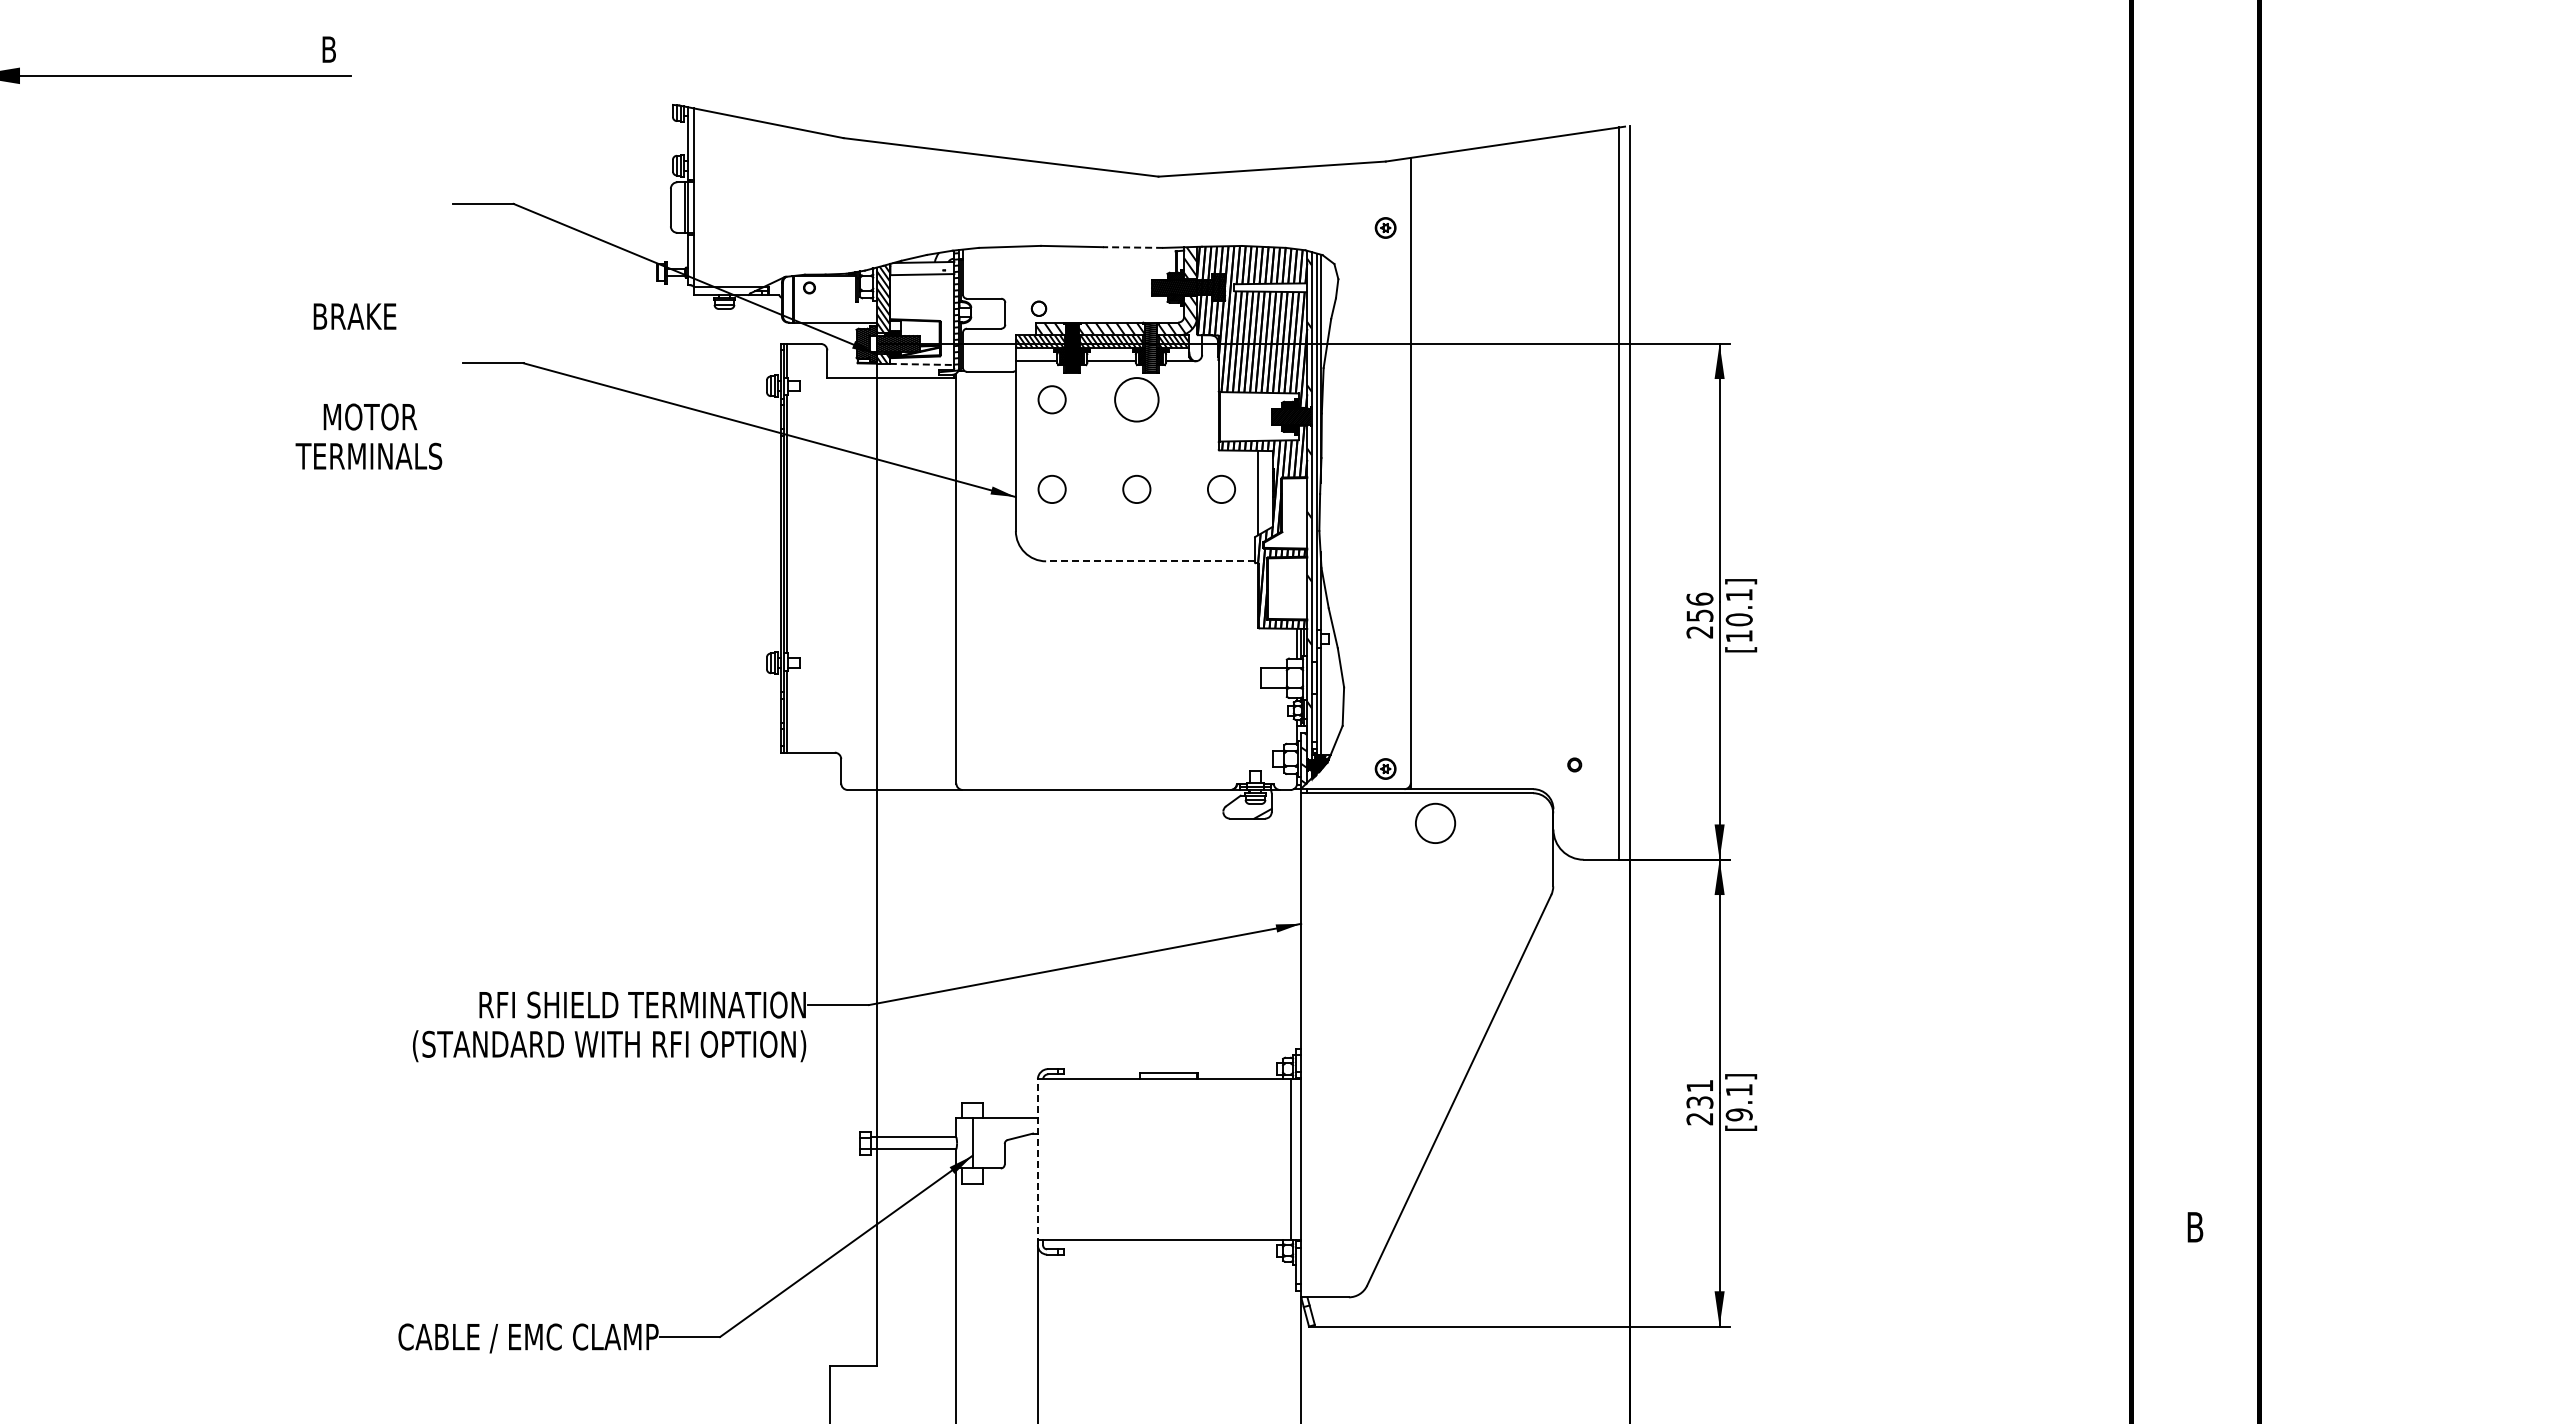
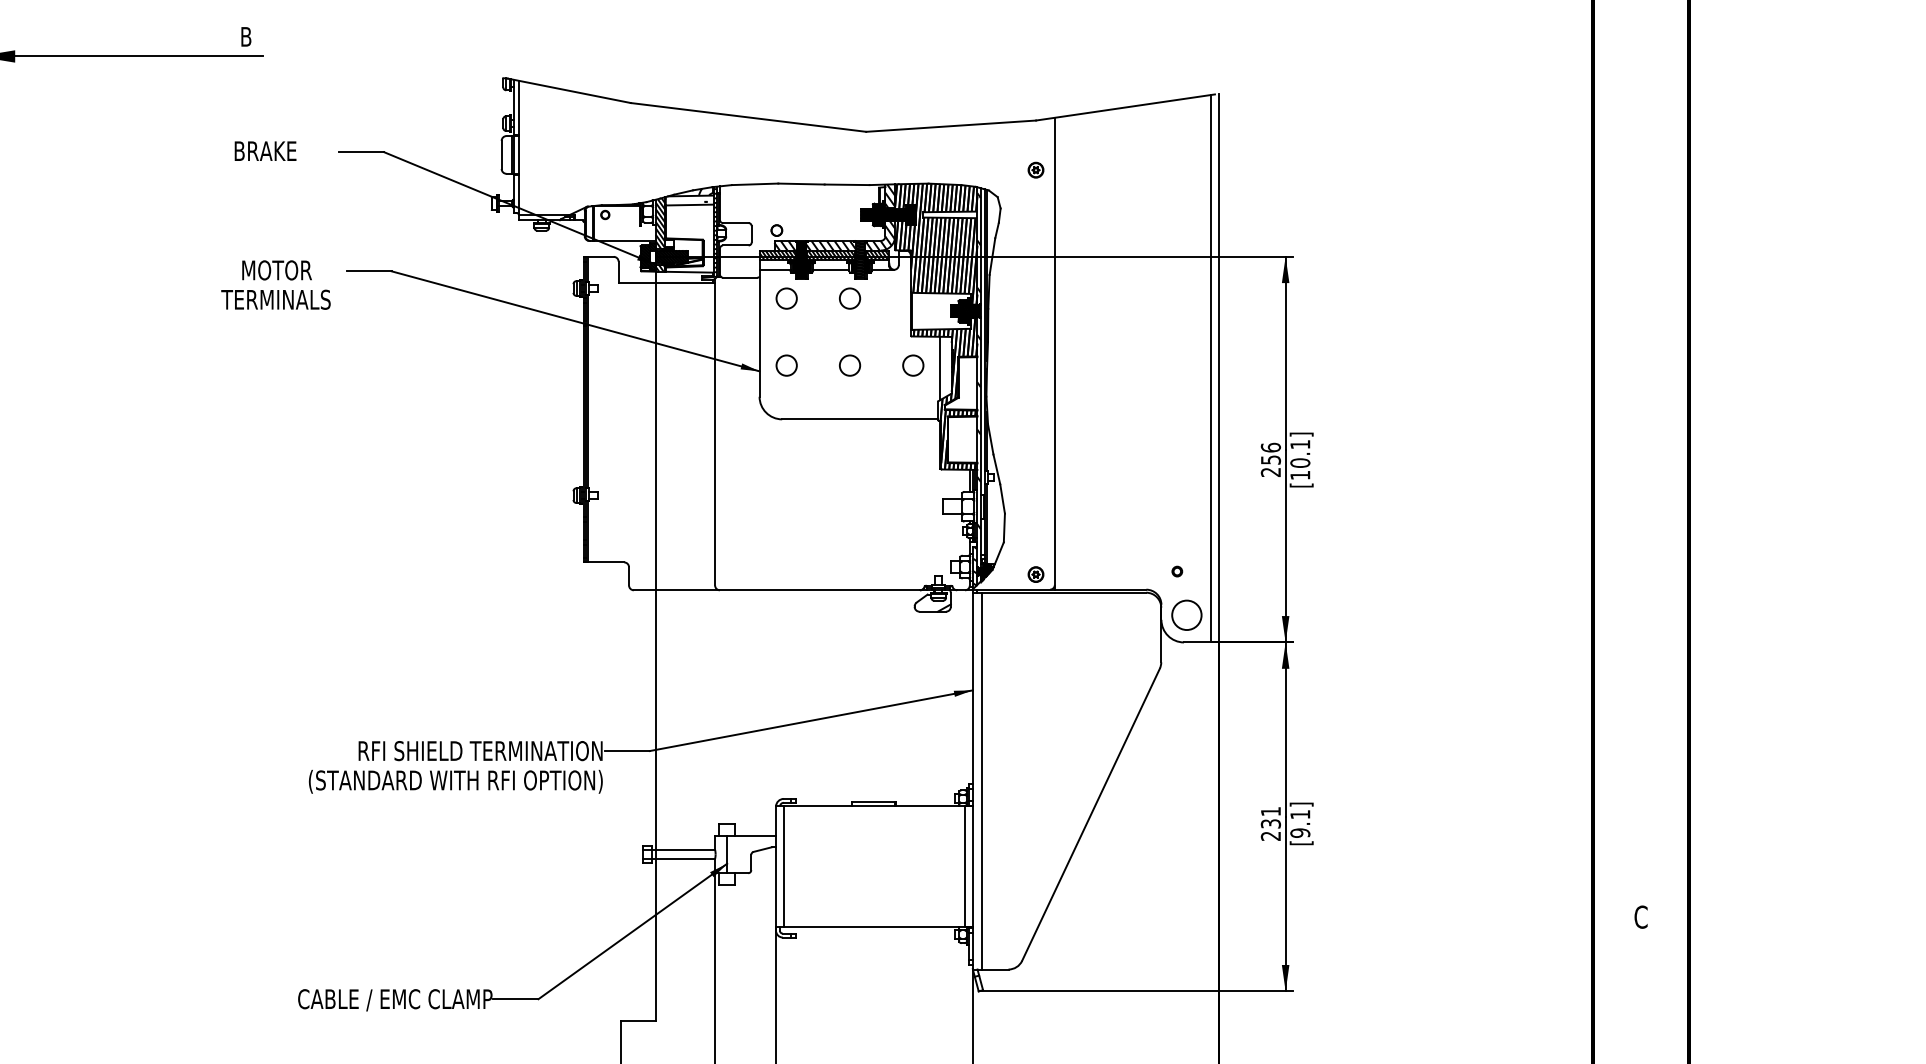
line: (1132, 247) -> (846, 184), dashed -> solid
text: (354, 316) -> (265, 151), moved
line: (922, 364) -> (689, 272), dashed -> solid
circle: (1136, 399) -> (849, 298), size x0.62
text: (368, 436) -> (275, 284), moved
line: (1149, 561) -> (859, 419), dashed -> solid
circle: (1435, 822) -> (1186, 614), moved
line: (1313, 1045) -> (982, 781), added
line: (1048, 1159) -> (783, 866), added
line: (1037, 1161) -> (775, 868), dashed -> solid
text: (2194, 1226) -> (1640, 916), B -> C

